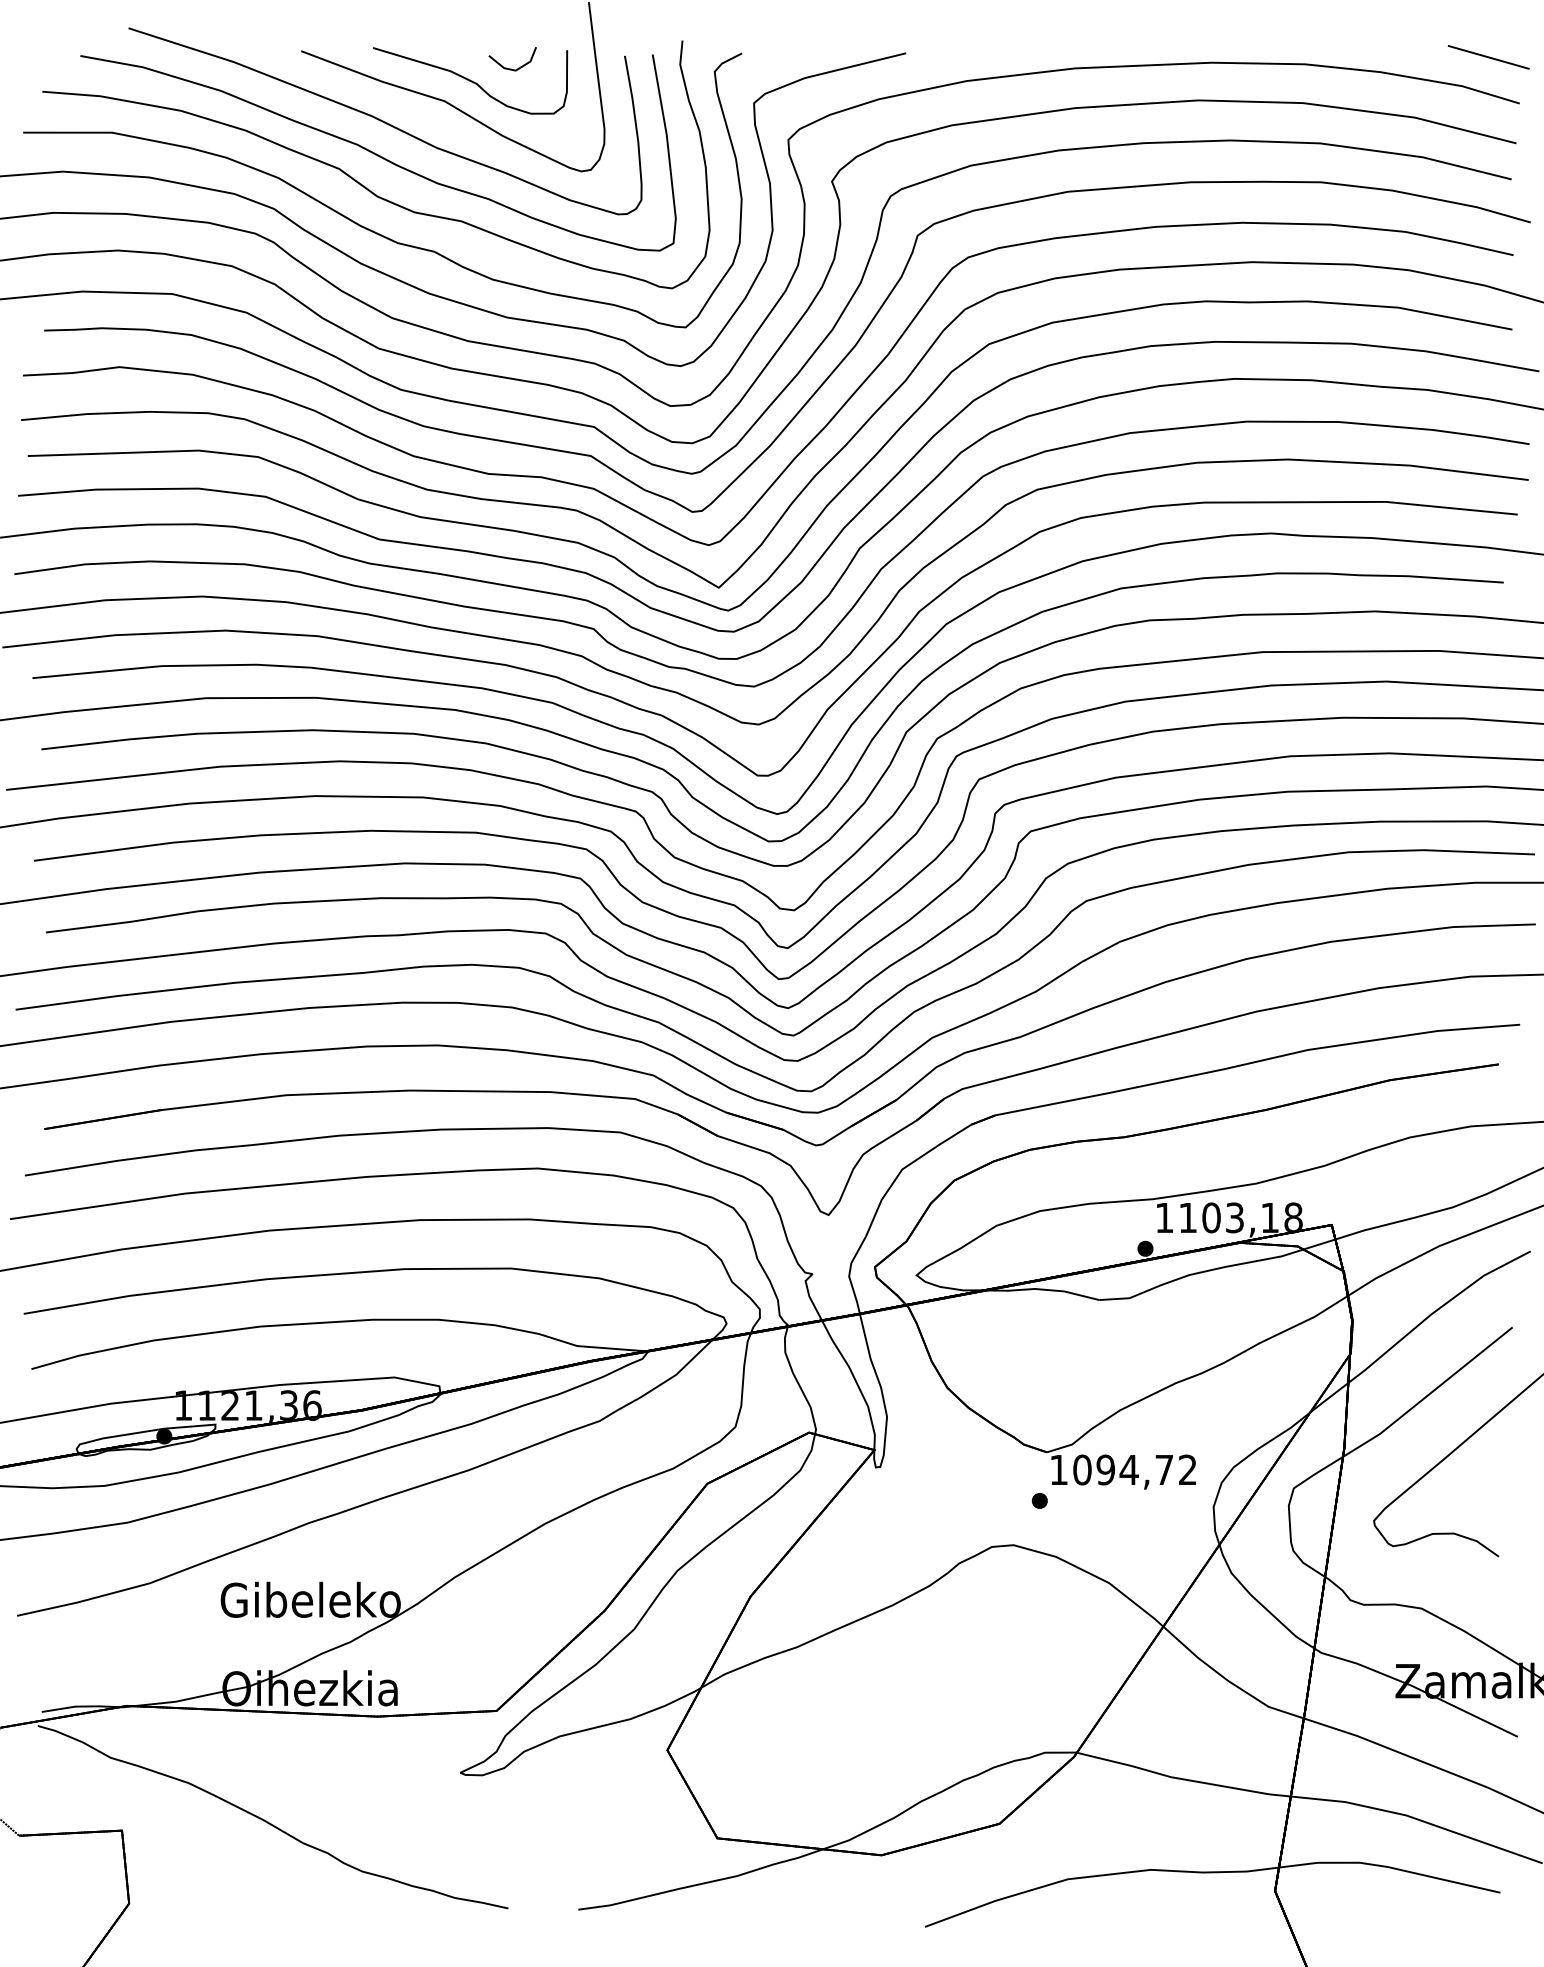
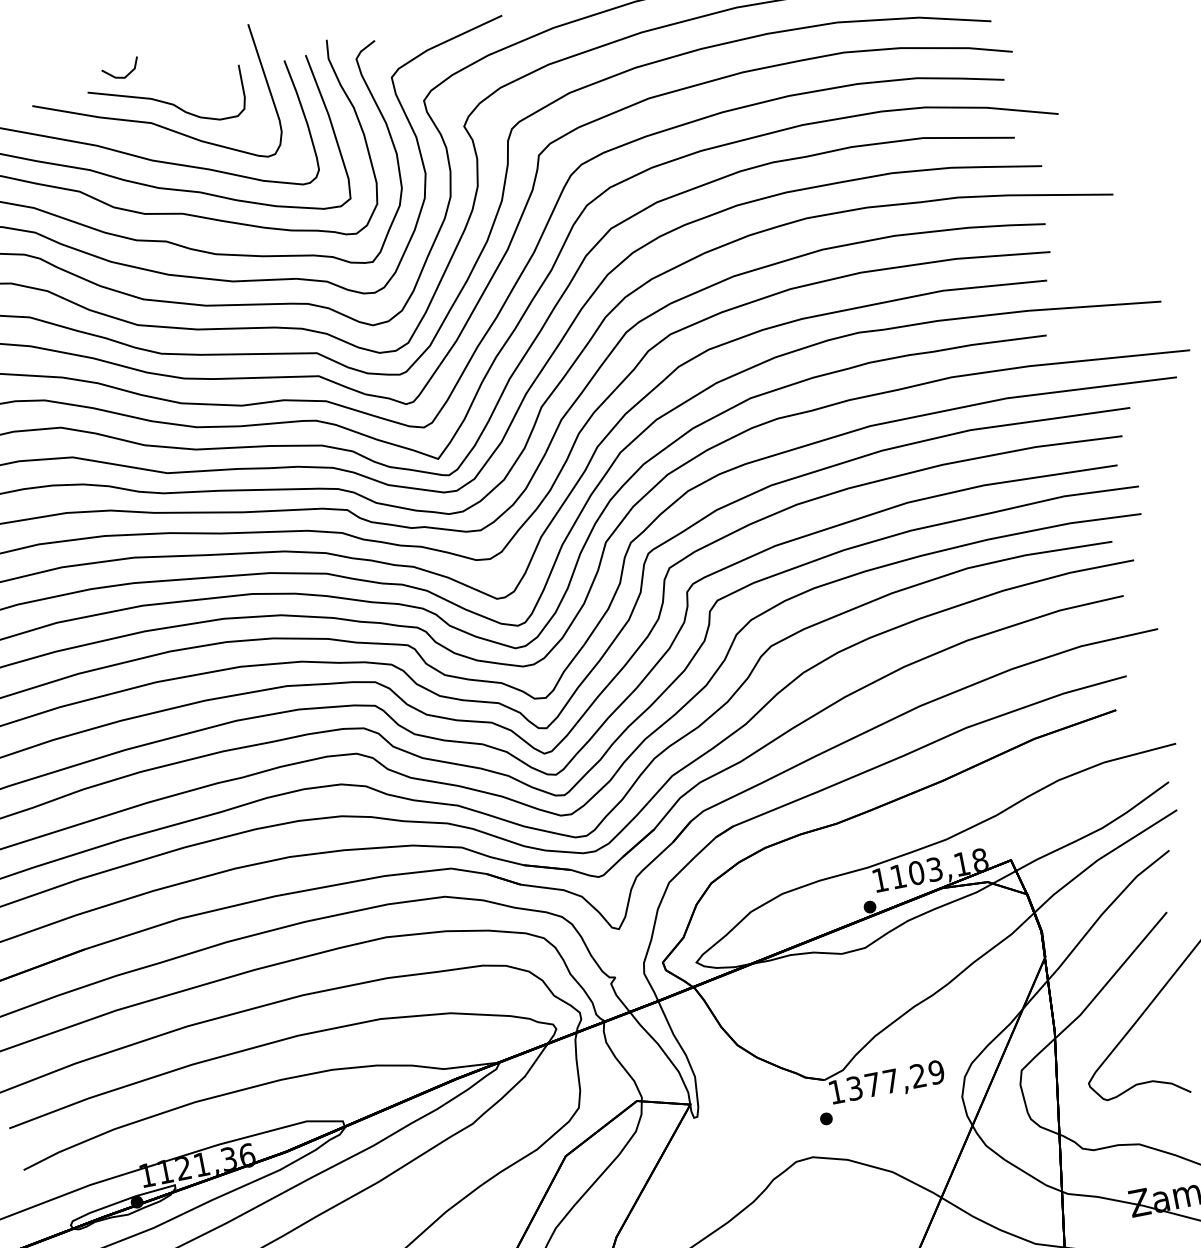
part: (511, 68) -> (121, 76), moved
text: (1134, 1469) -> (895, 1080), 1094,72 -> 1377,29

